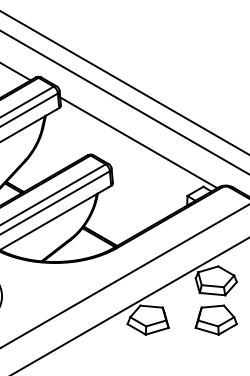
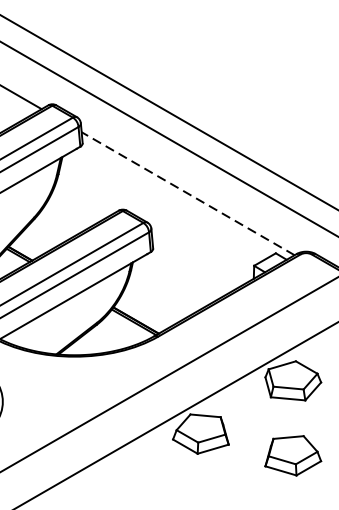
line: (138, 142) -> (187, 193), solid -> dashed
part: (215, 319) -> (292, 454), moved

